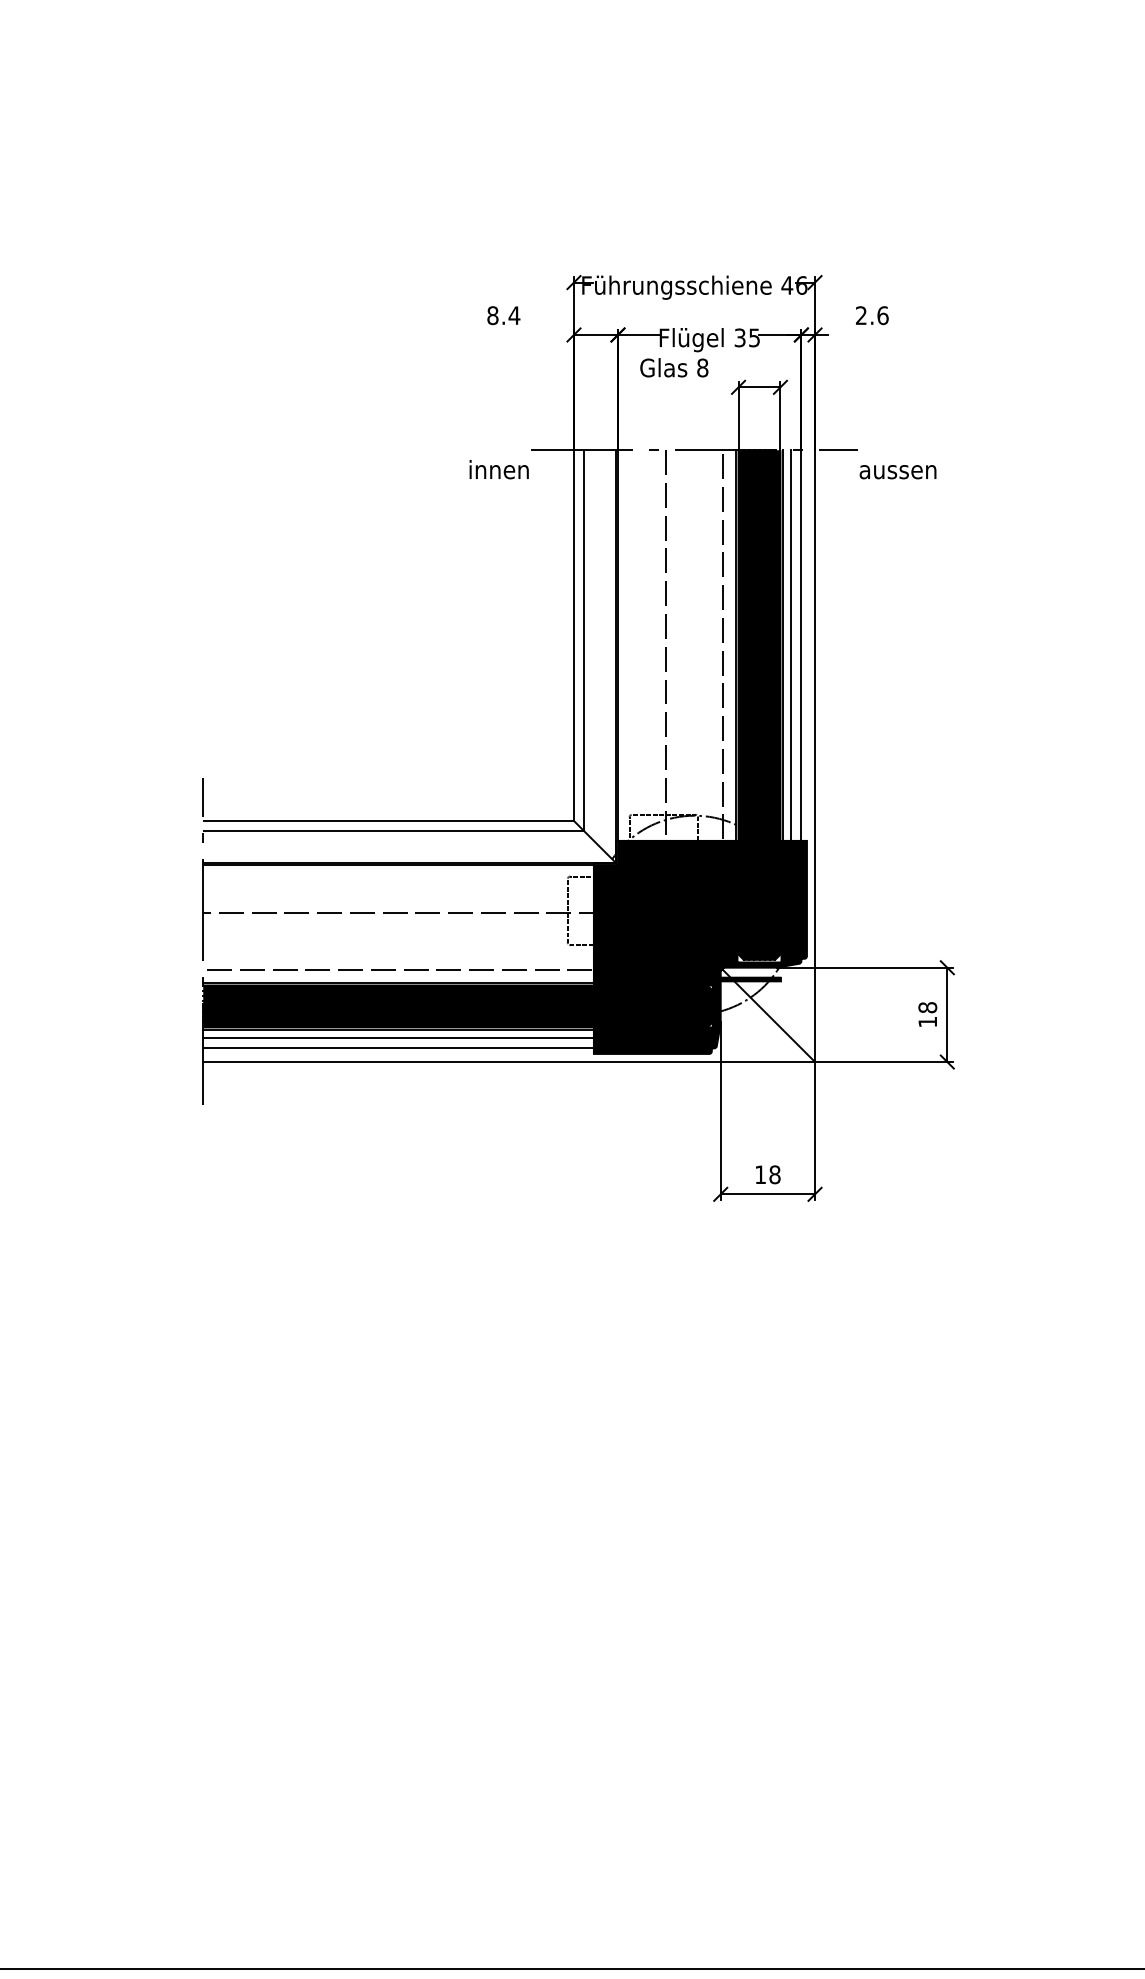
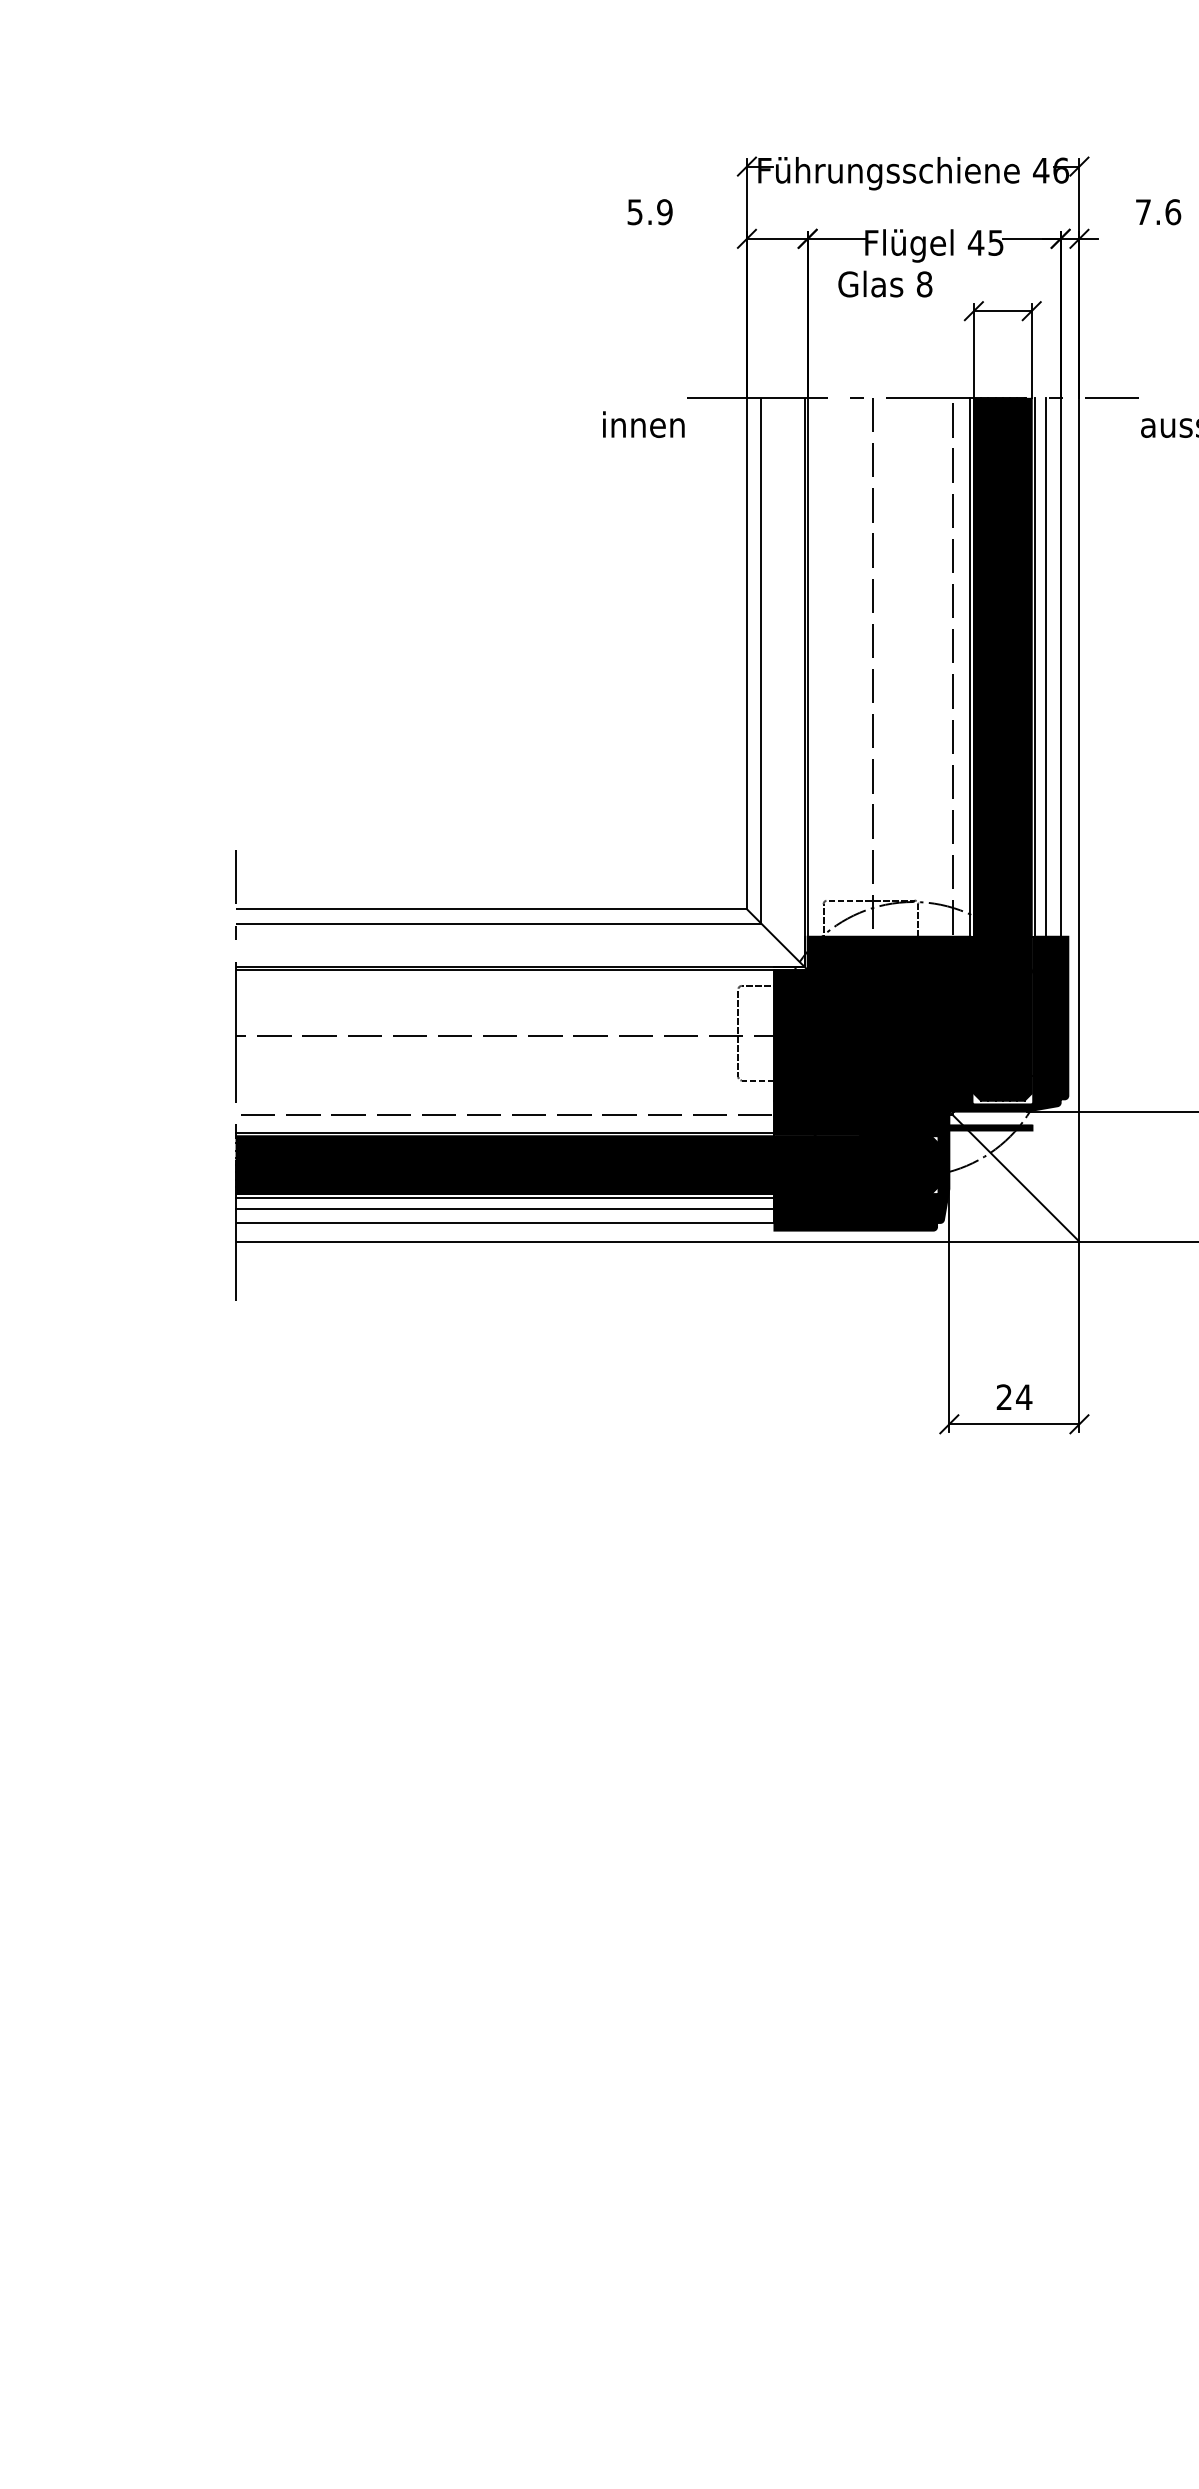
text: (503, 315) -> (649, 211), 8.4 -> 5.9
text: (861, 315) -> (1143, 211), 2.6 -> 7.6
text: (740, 337) -> (976, 242), 35 -> 45
text: (767, 1174) -> (1013, 1396), 18 -> 24

